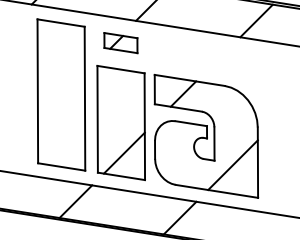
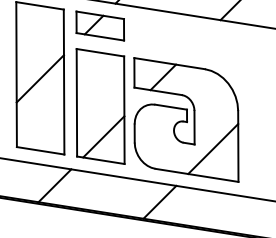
part: (120, 42) -> (99, 25), size x1.43
line: (60, 95) -> (39, 78), added

